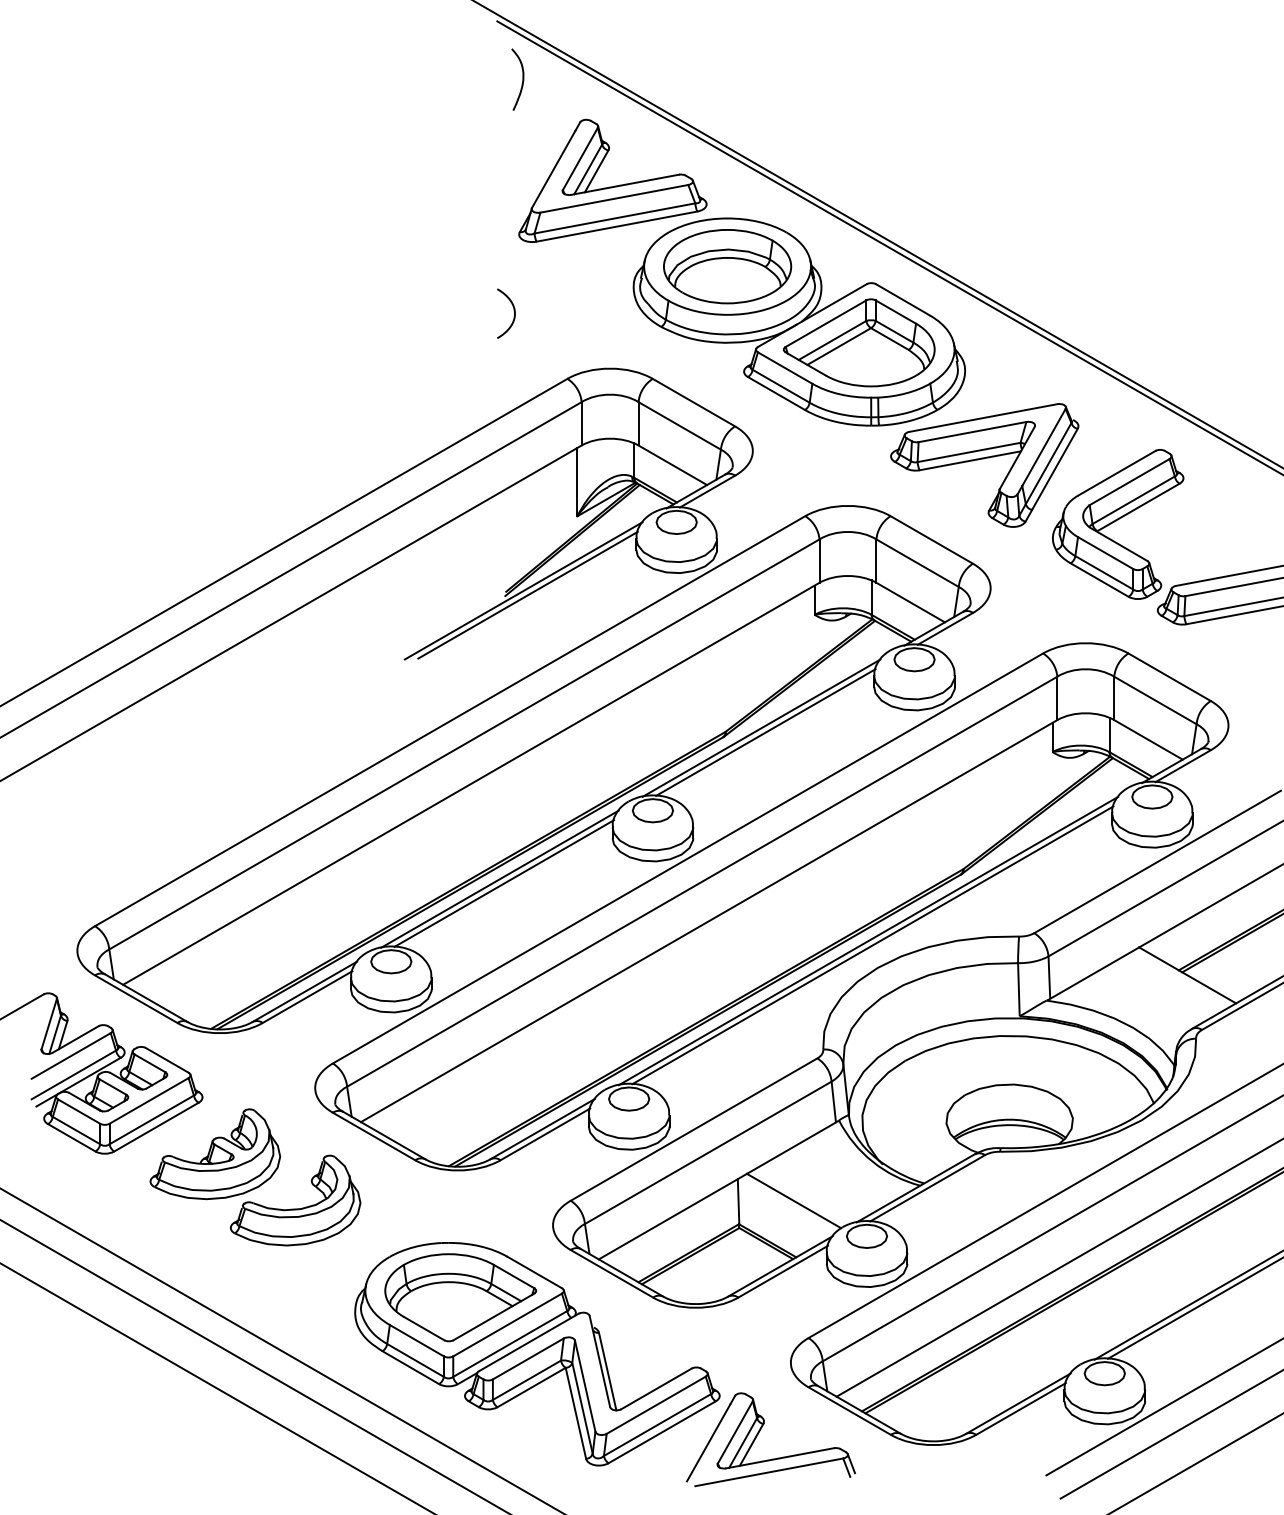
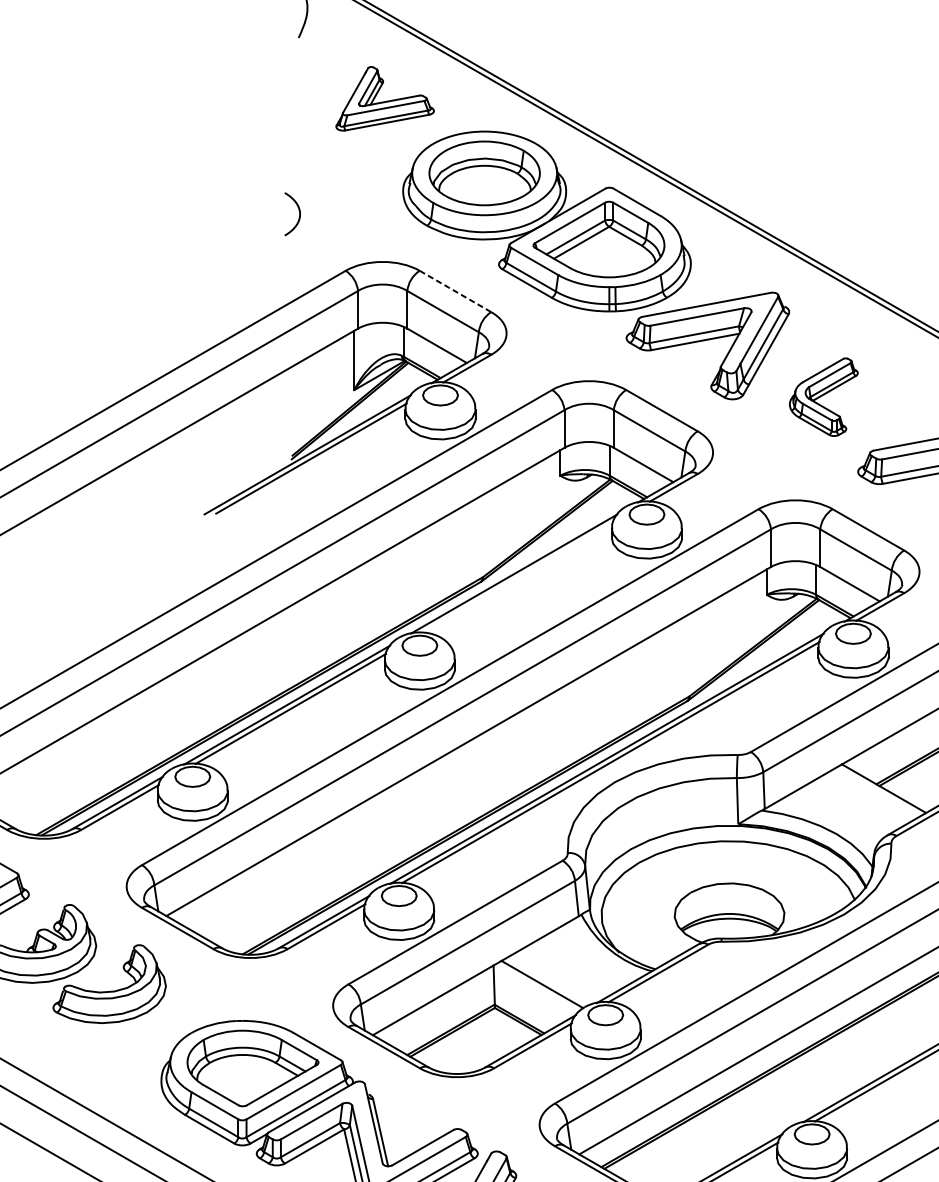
part: (612, 180) -> (384, 98), size x0.6
line: (693, 402) -> (455, 291), solid -> dashed
part: (1118, 524) -> (824, 397), size x0.6
line: (765, 732) -> (517, 577), removed

